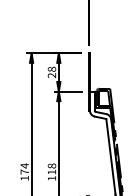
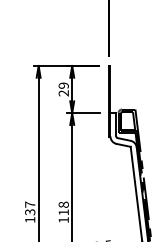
text: (51, 69) -> (63, 85), 28 -> 29
text: (24, 169) -> (30, 208), 174 -> 137

